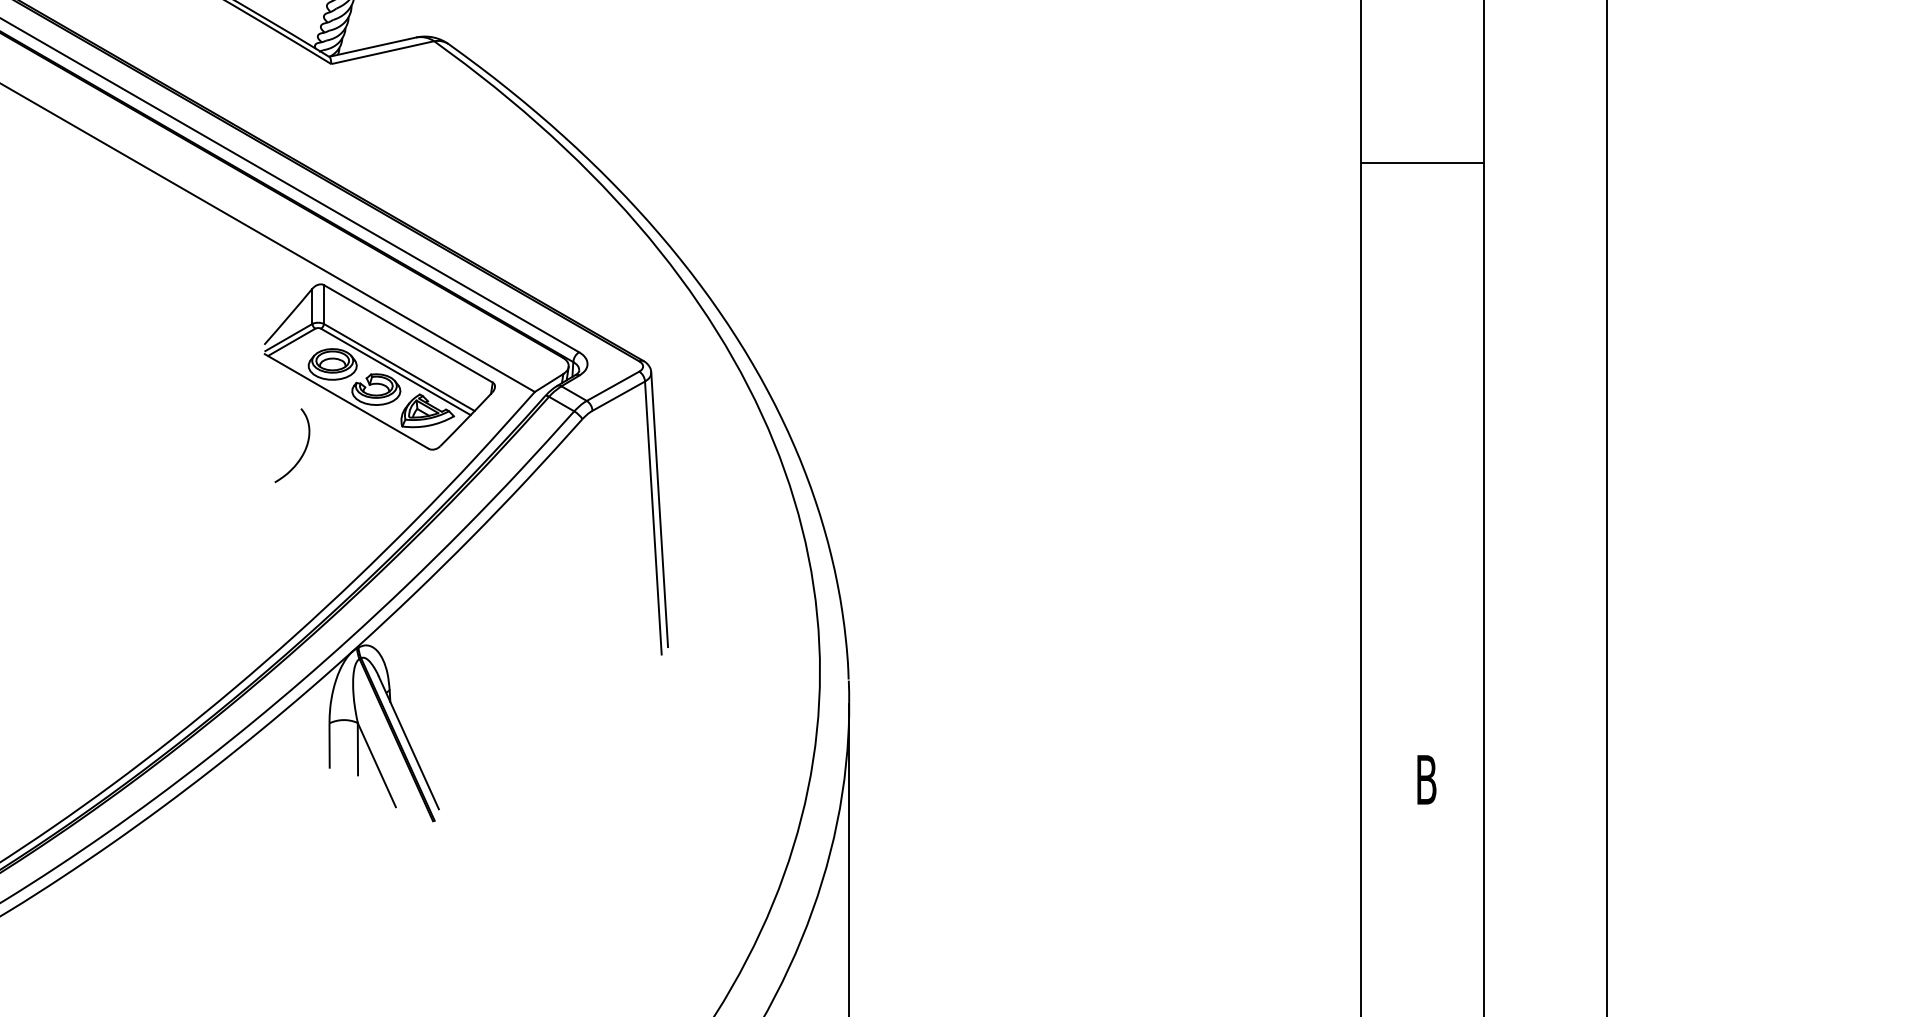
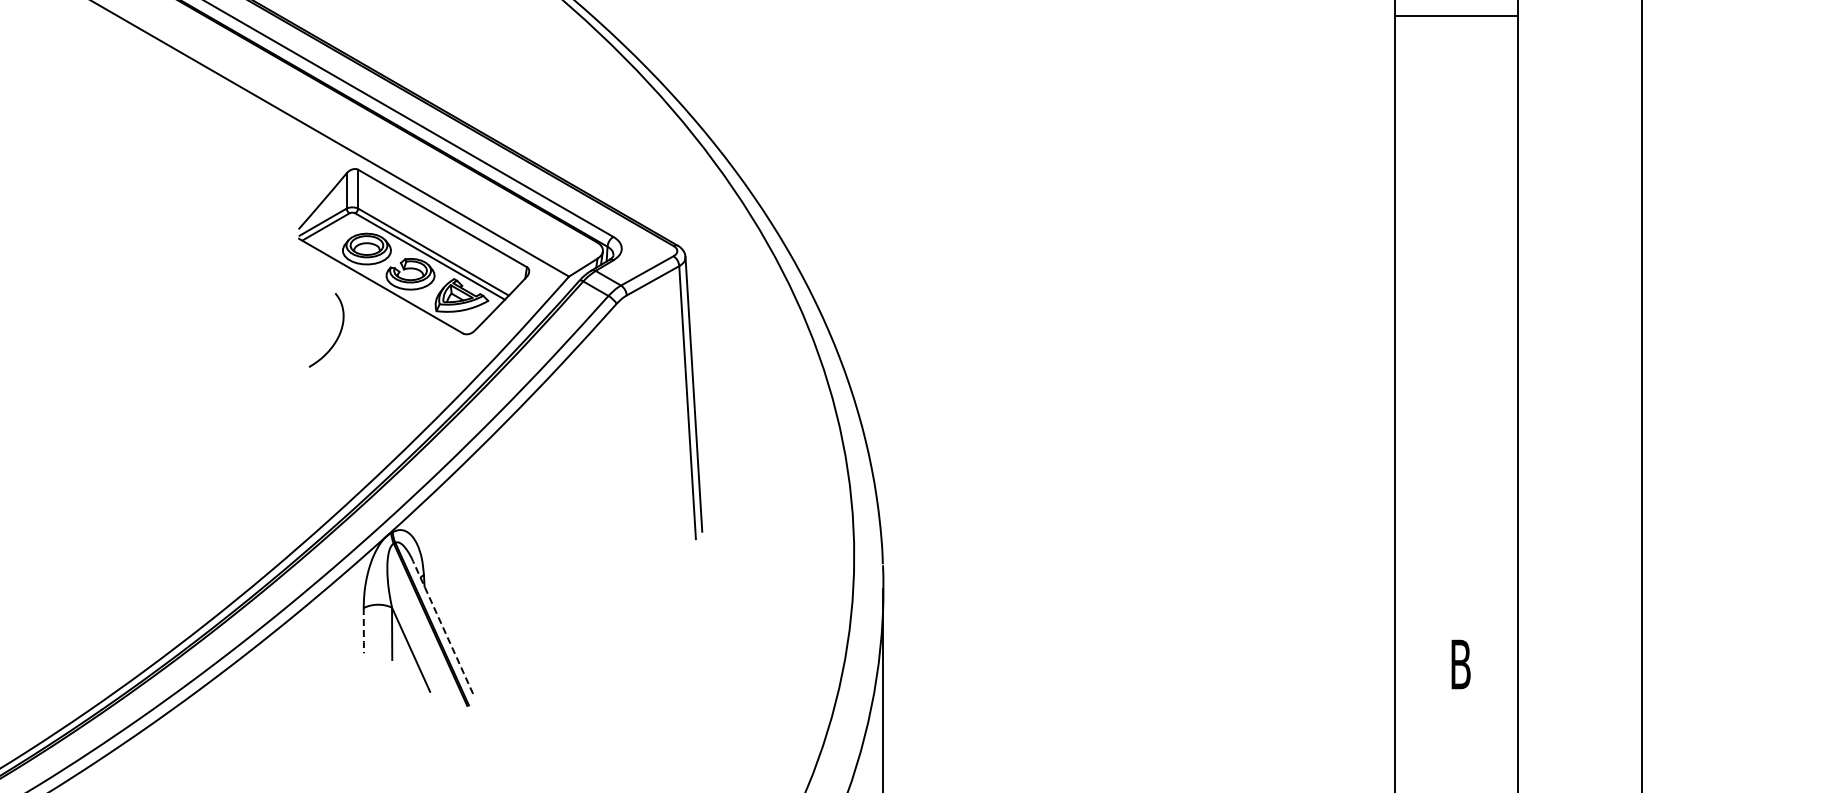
line: (1421, 163) -> (1455, 16), moved
line: (408, 743) -> (442, 628), solid -> dashed
line: (329, 747) -> (363, 632), solid -> dashed

